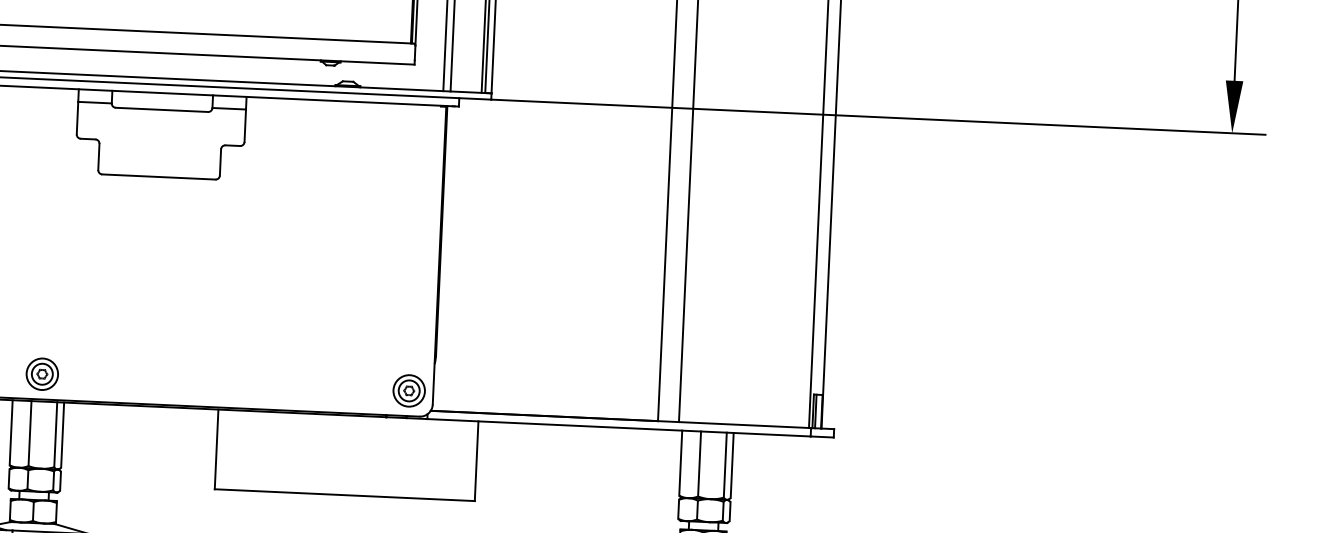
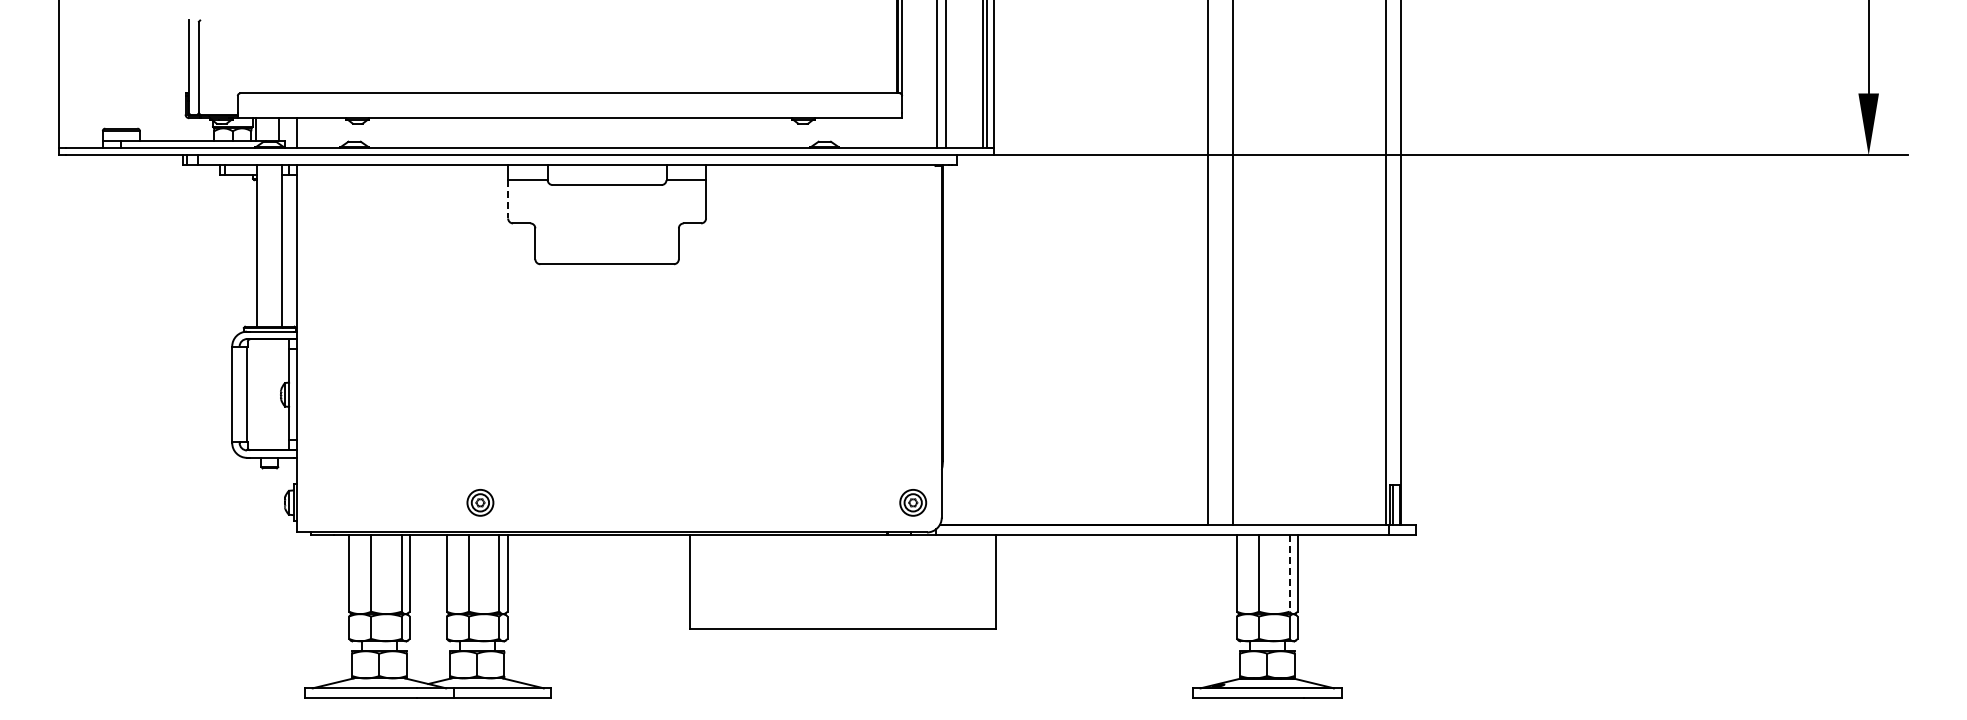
line: (77, 118) -> (508, 199), solid -> dashed
part: (42, 374) -> (480, 502), size x0.7
part: (408, 390) -> (912, 502), size x0.7
line: (725, 465) -> (1289, 573), solid -> dashed

